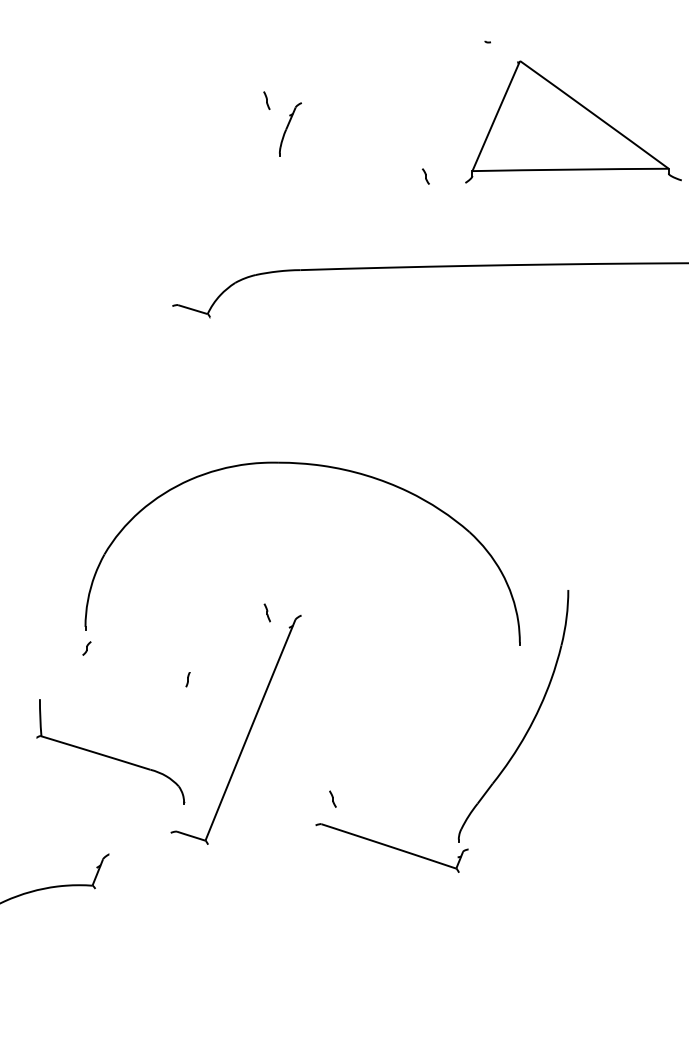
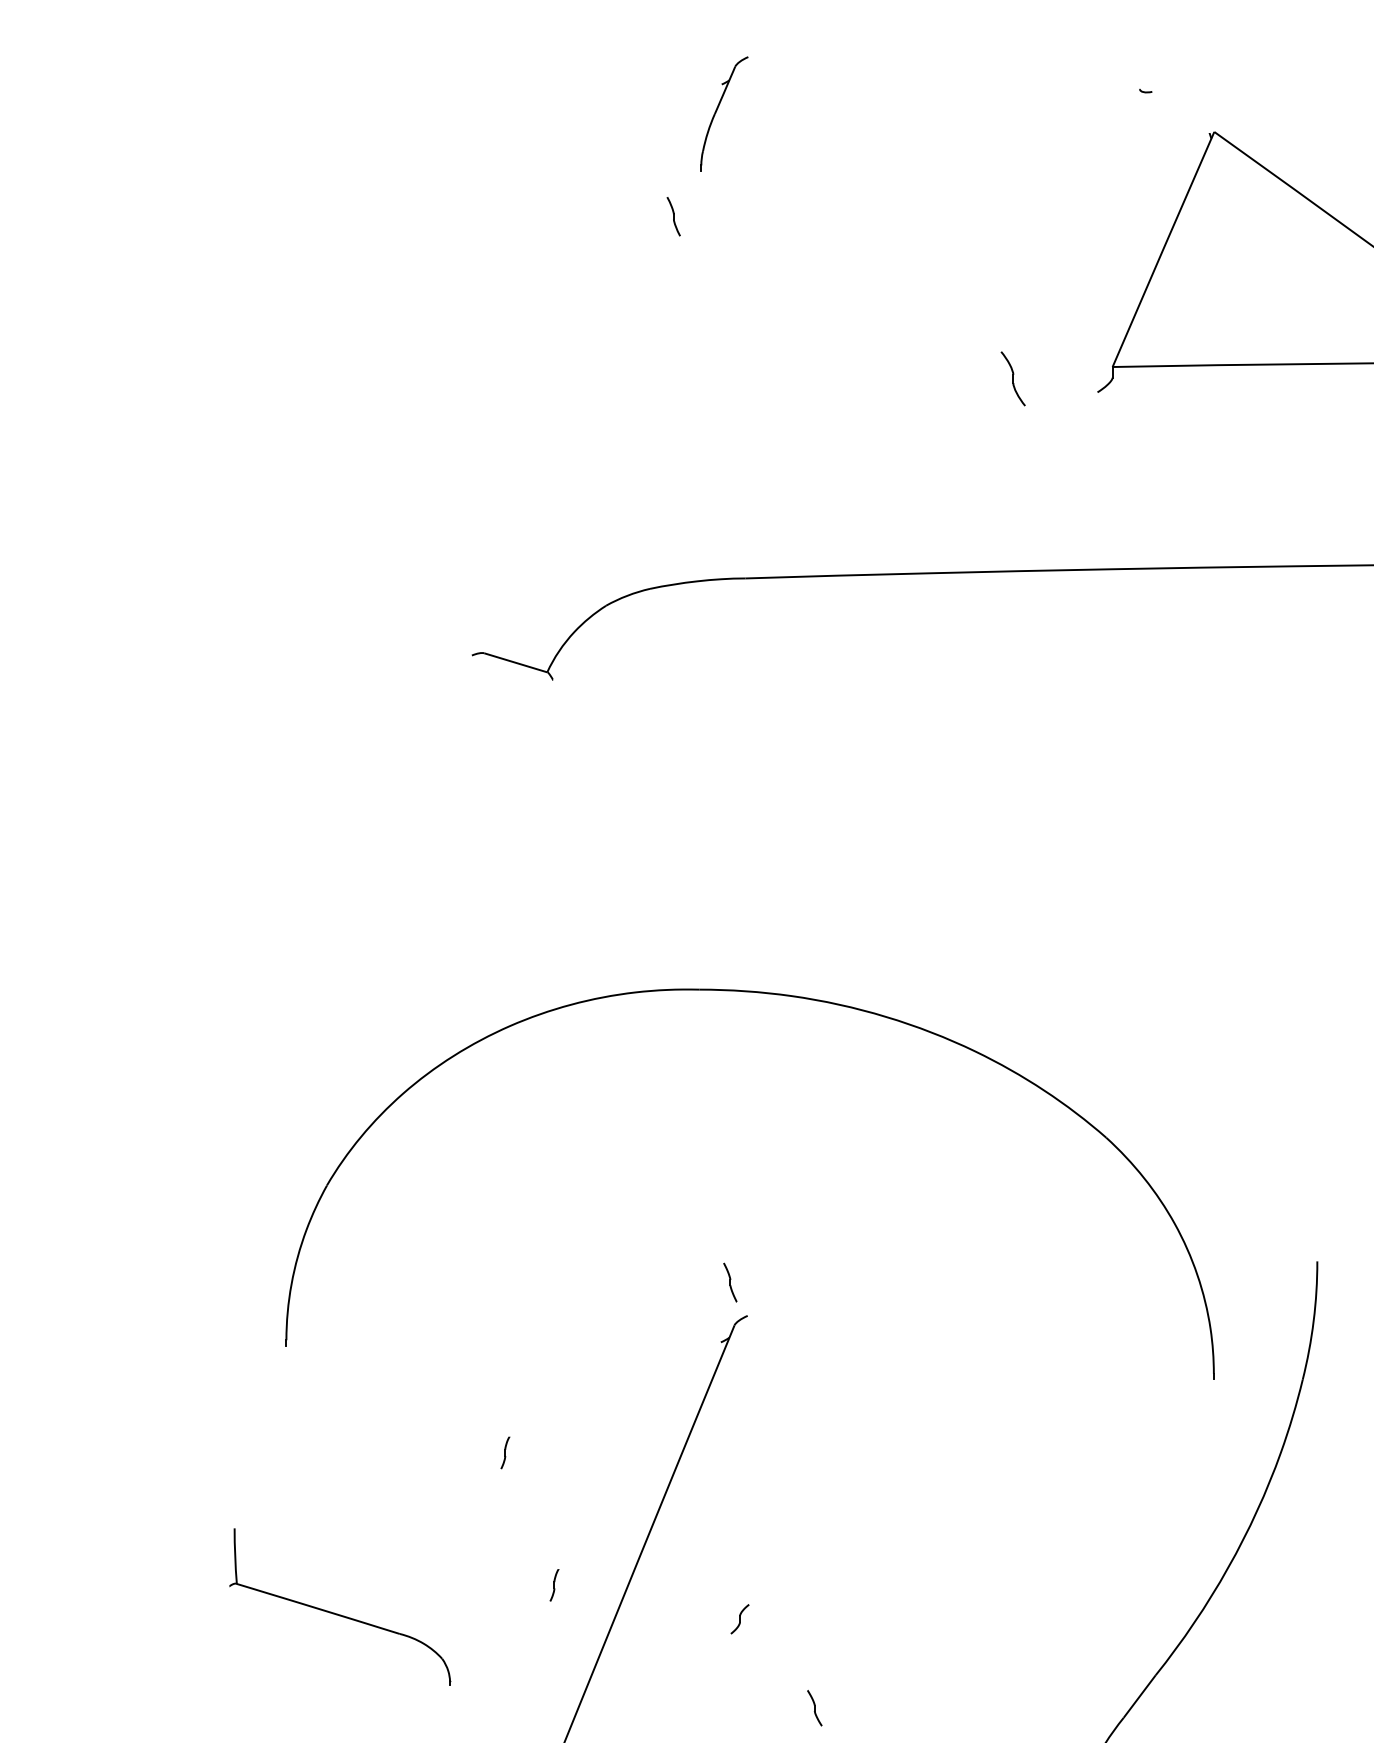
part: (290, 129) -> (724, 113), moved
part: (425, 176) -> (1012, 378), size x1.6
part: (266, 612) -> (728, 1281), moved
part: (86, 648) -> (739, 1619), moved
line: (210, 741) -> (553, 1584), added
part: (110, 751) -> (339, 1606), size x0.7

